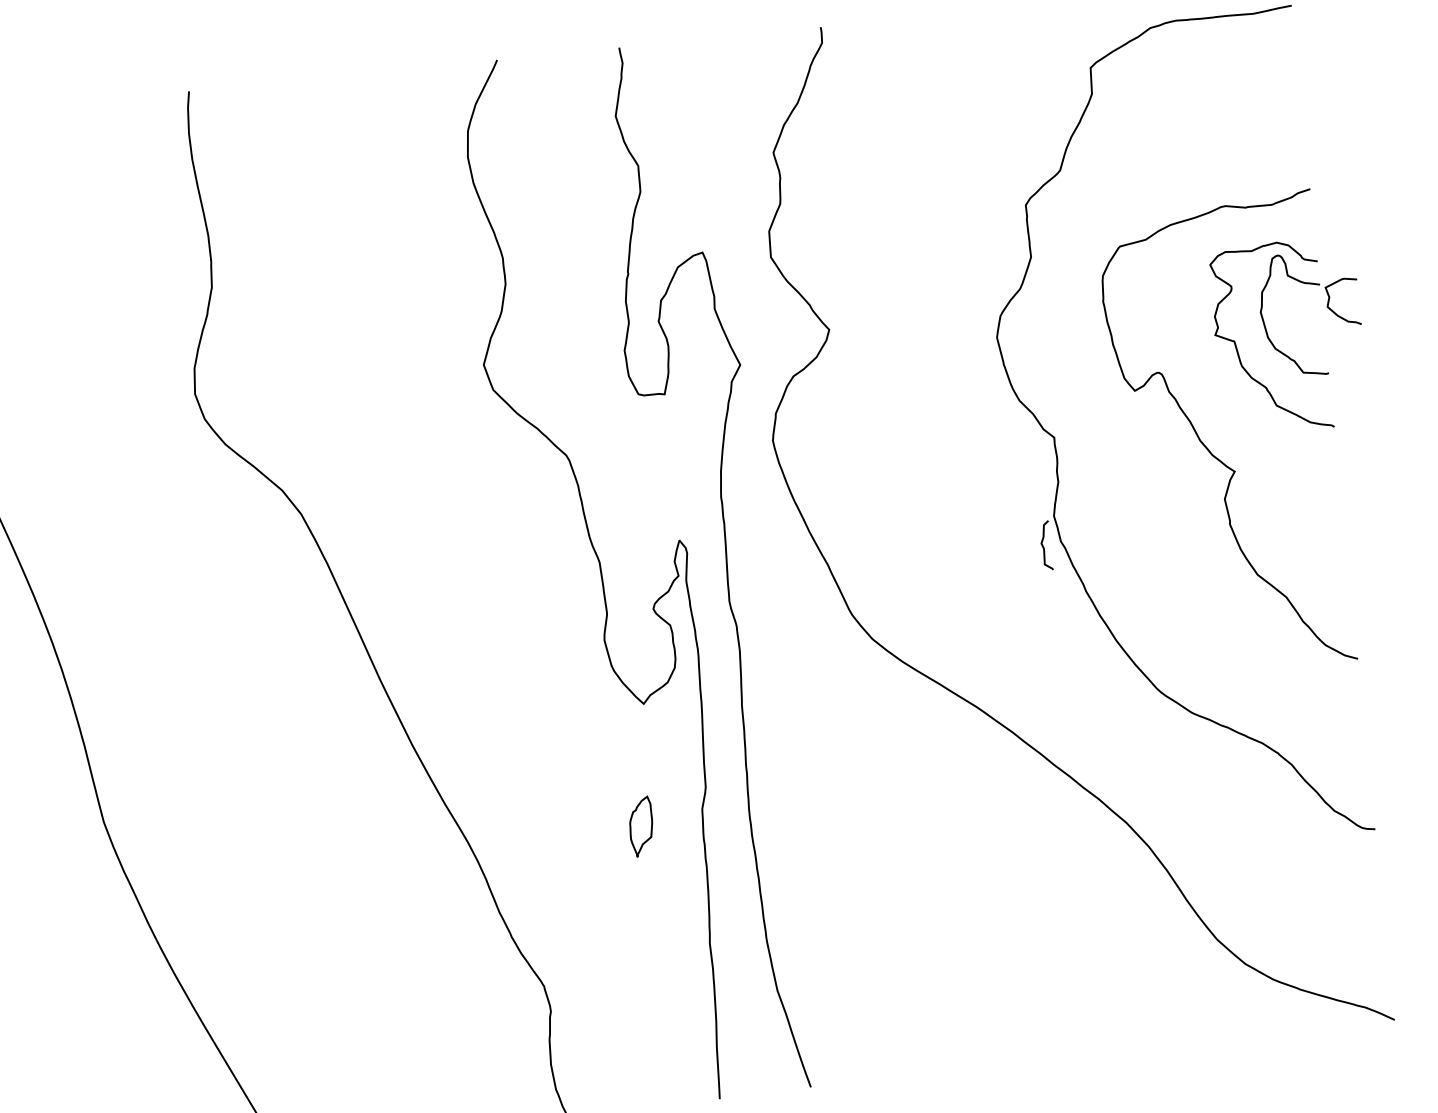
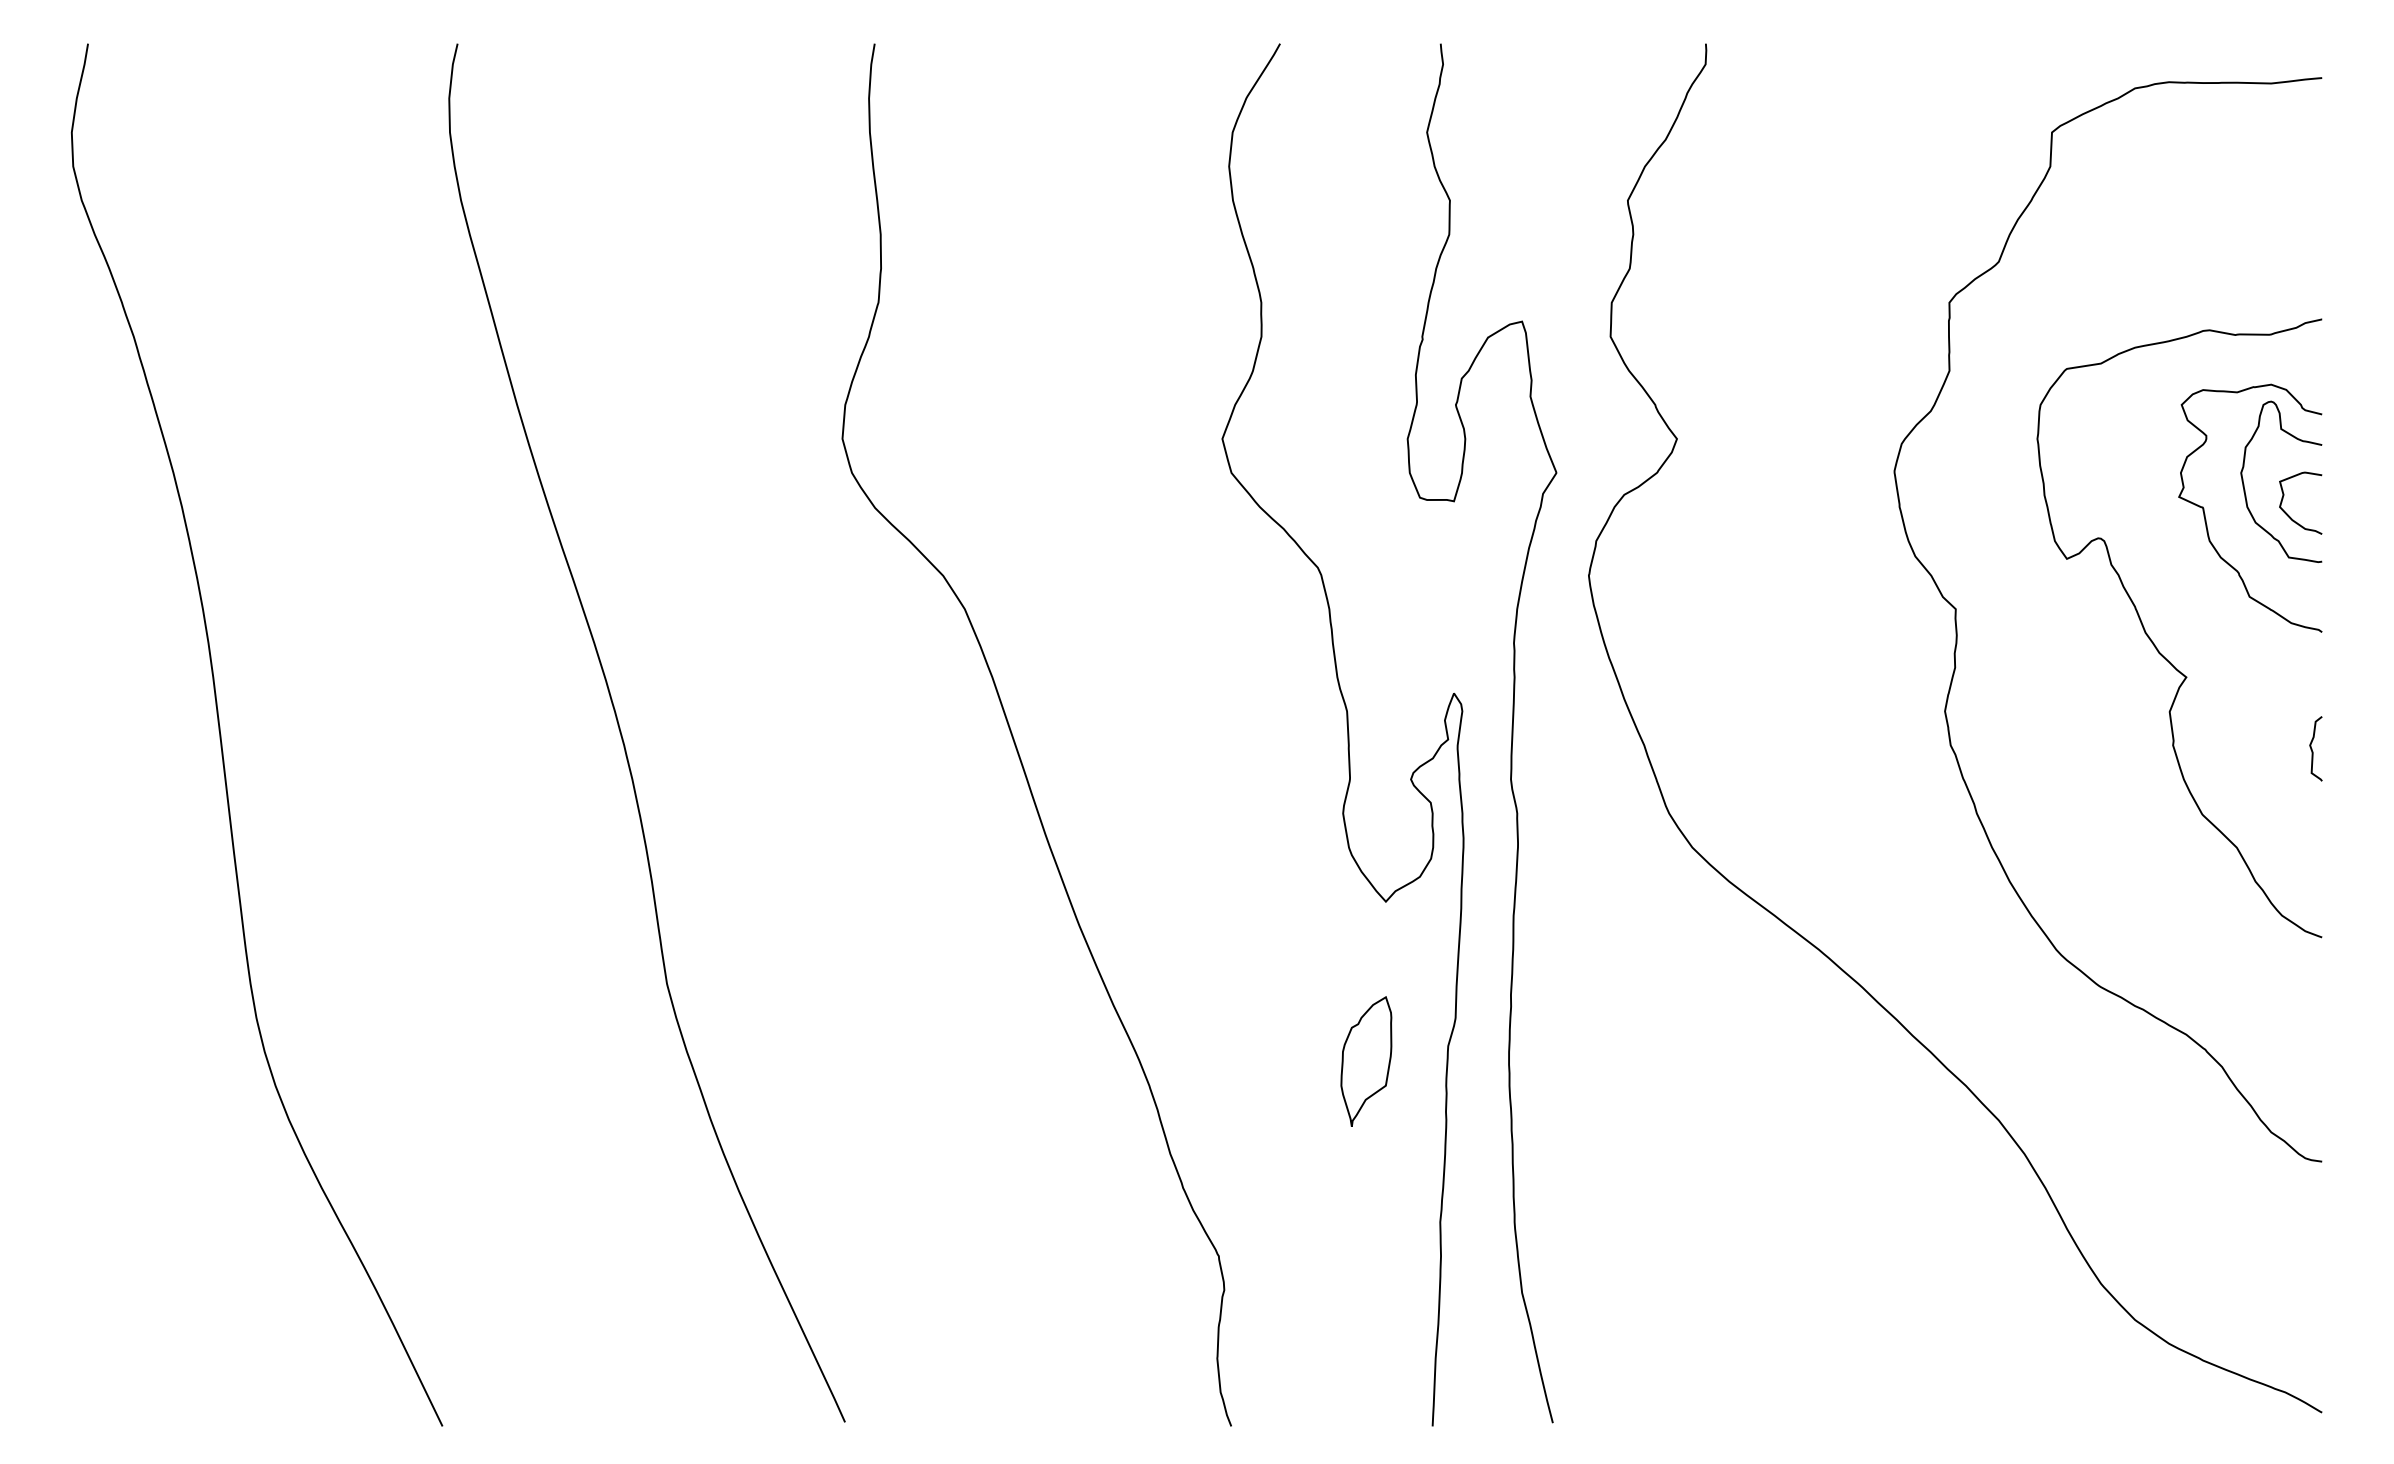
curve: (1334, 311) -> (2288, 514), moved
curve: (1043, 545) -> (2312, 748), moved
part: (641, 826) -> (1366, 1061), size x1.67

